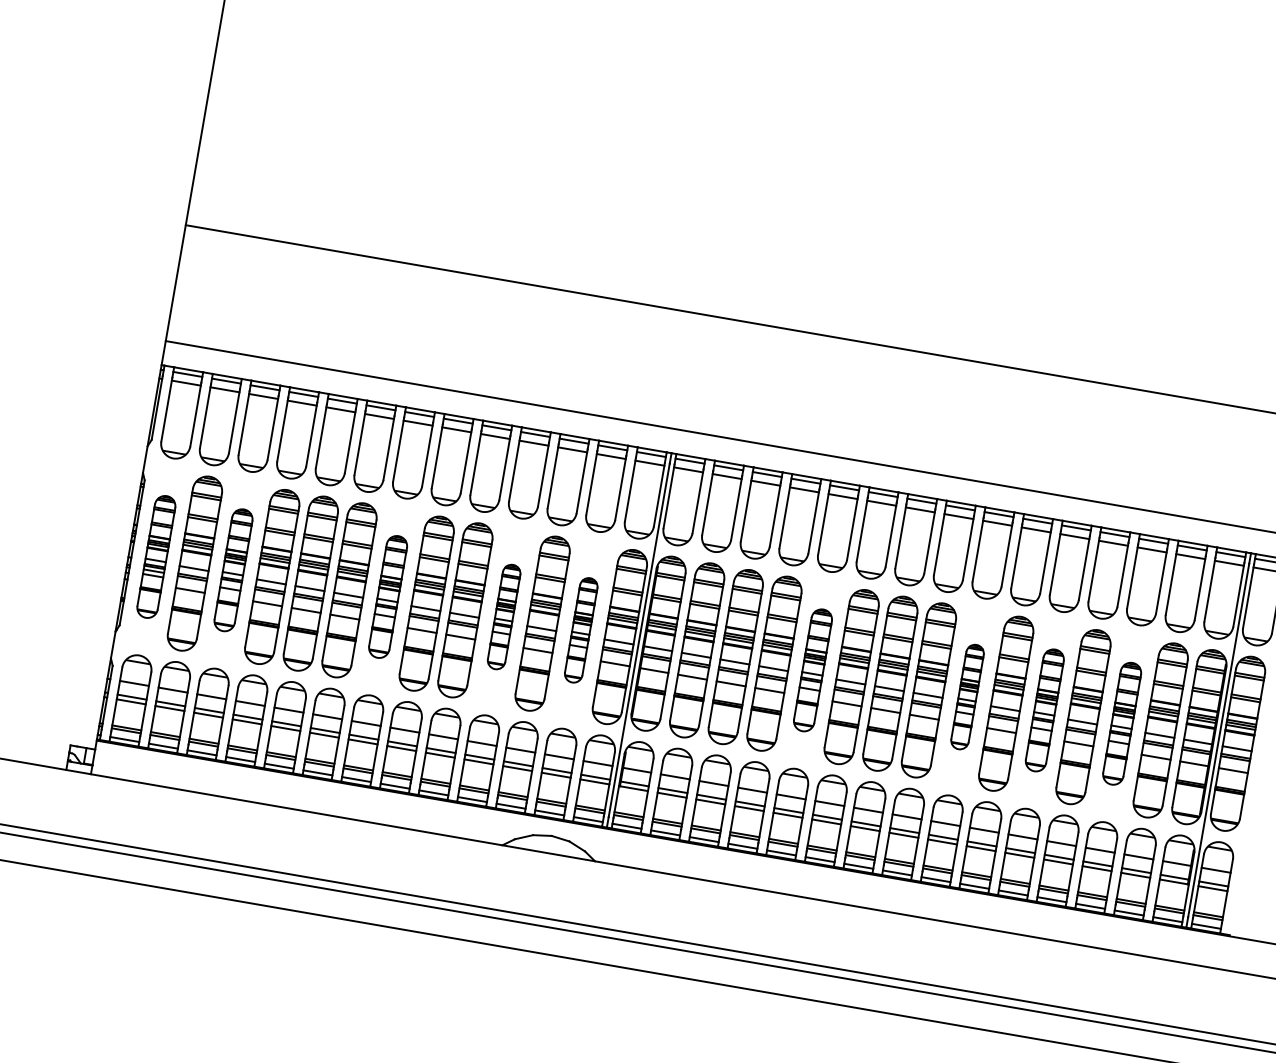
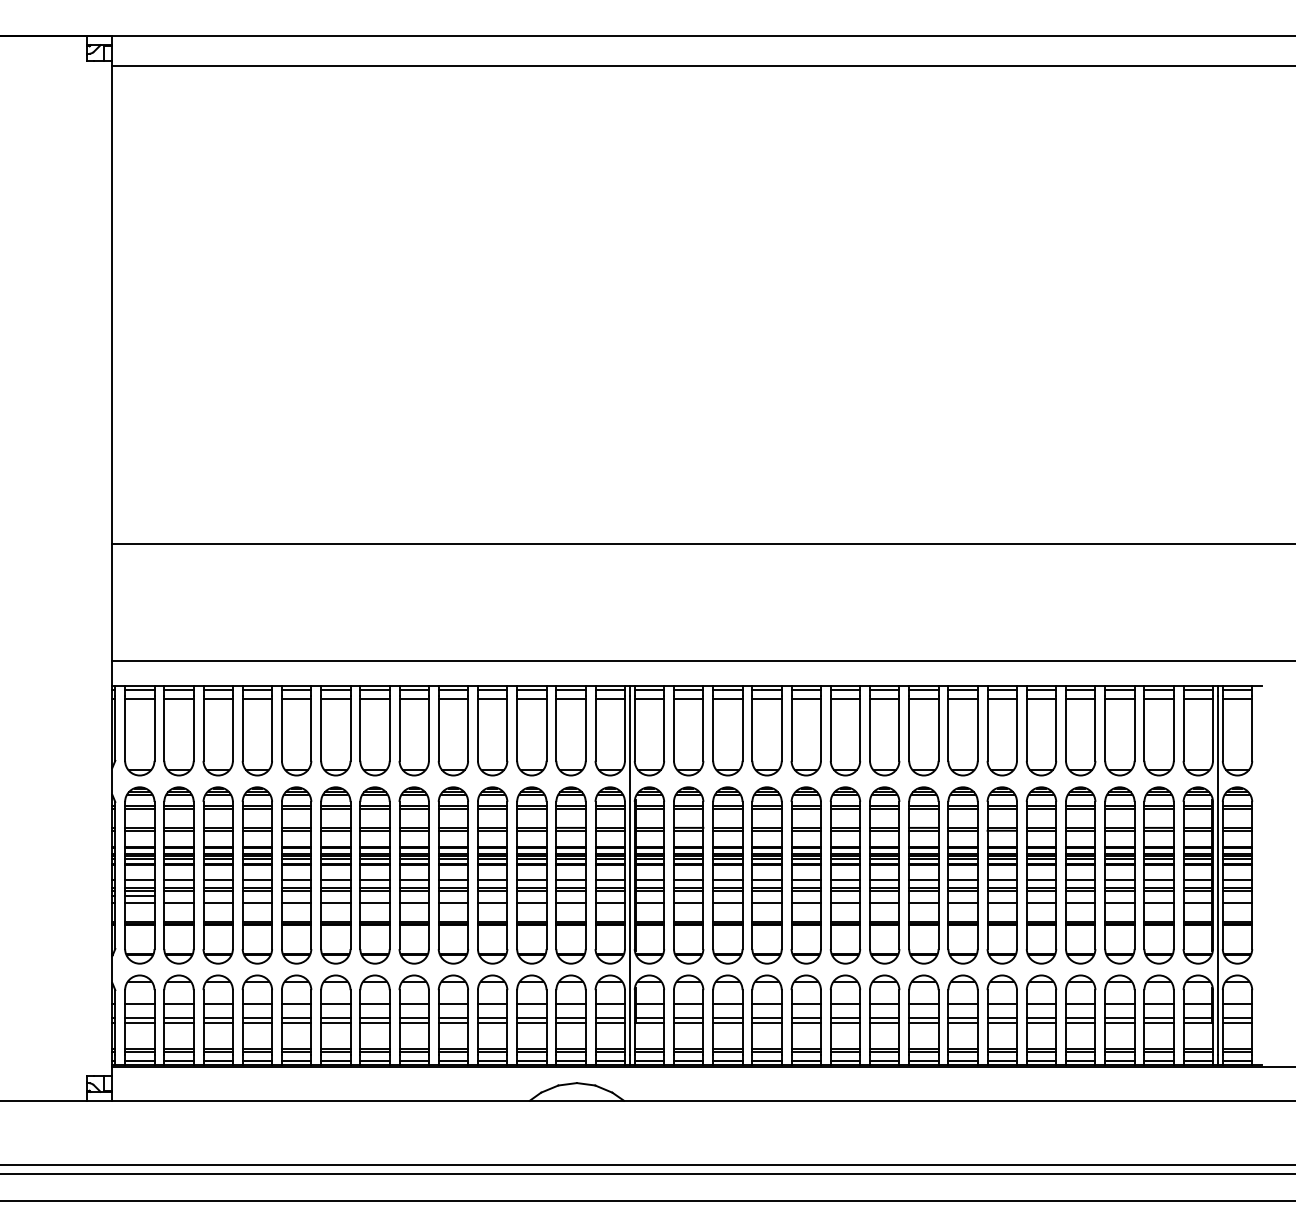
part: (156, 556) -> (139, 875), size x1.43
part: (232, 570) -> (217, 875), size x1.43
part: (387, 596) -> (374, 875), size x1.43
part: (503, 617) -> (492, 875), size x1.67
part: (580, 630) -> (570, 875), size x1.67
part: (812, 670) -> (805, 875), size x1.43
part: (967, 697) -> (962, 875), size x1.67
part: (1044, 710) -> (1041, 875), size x1.43
part: (1121, 723) -> (1119, 875), size x1.43

